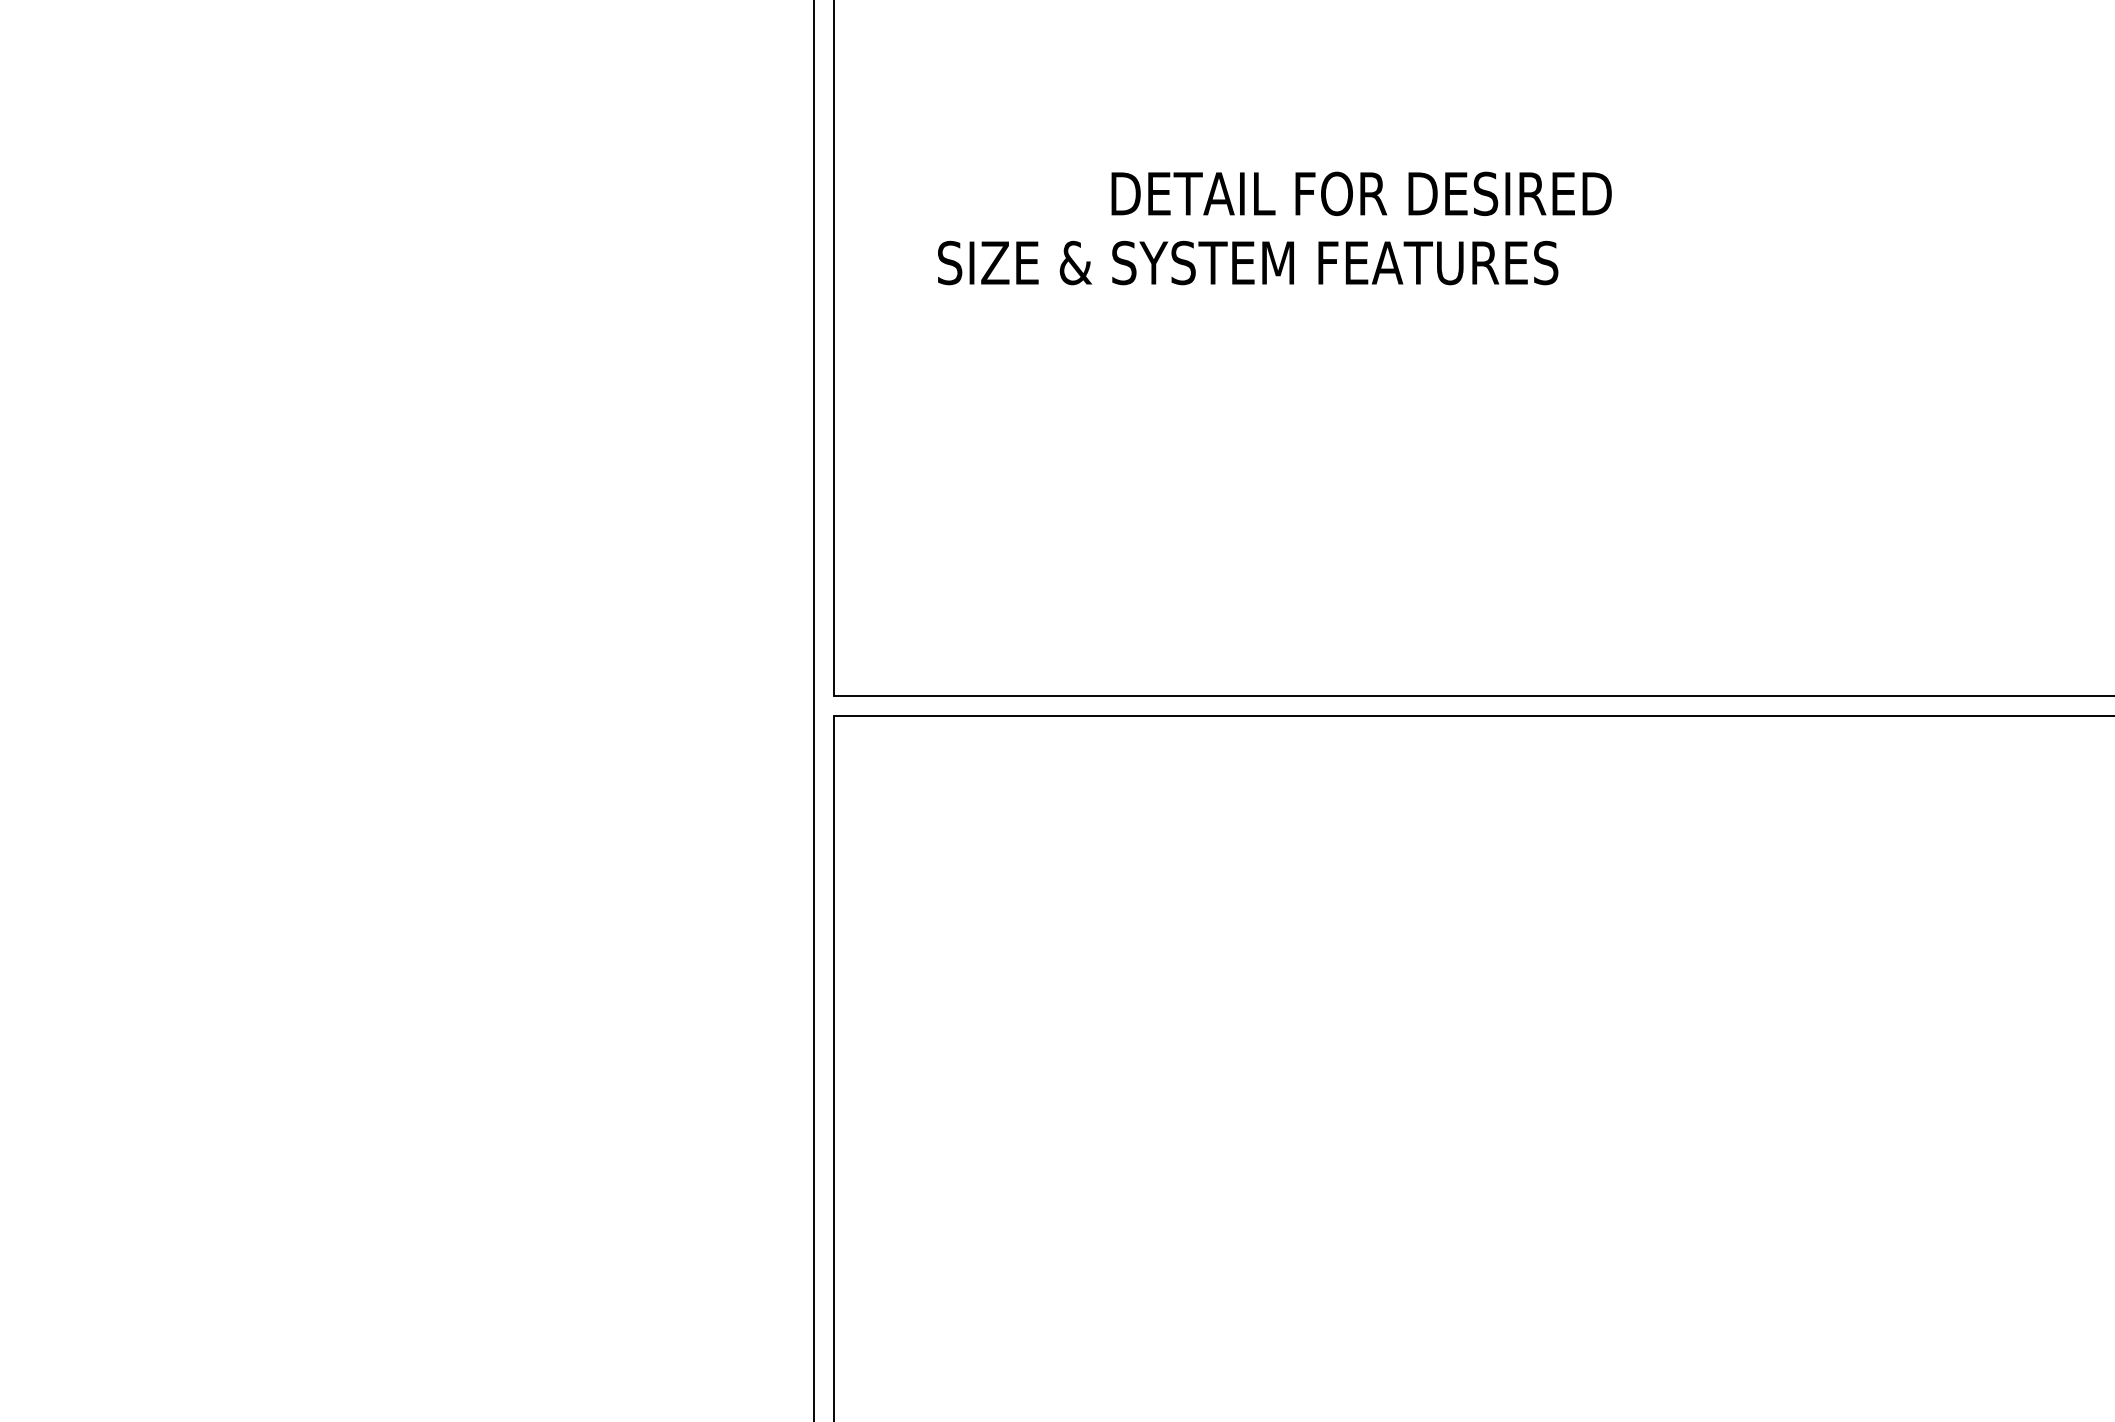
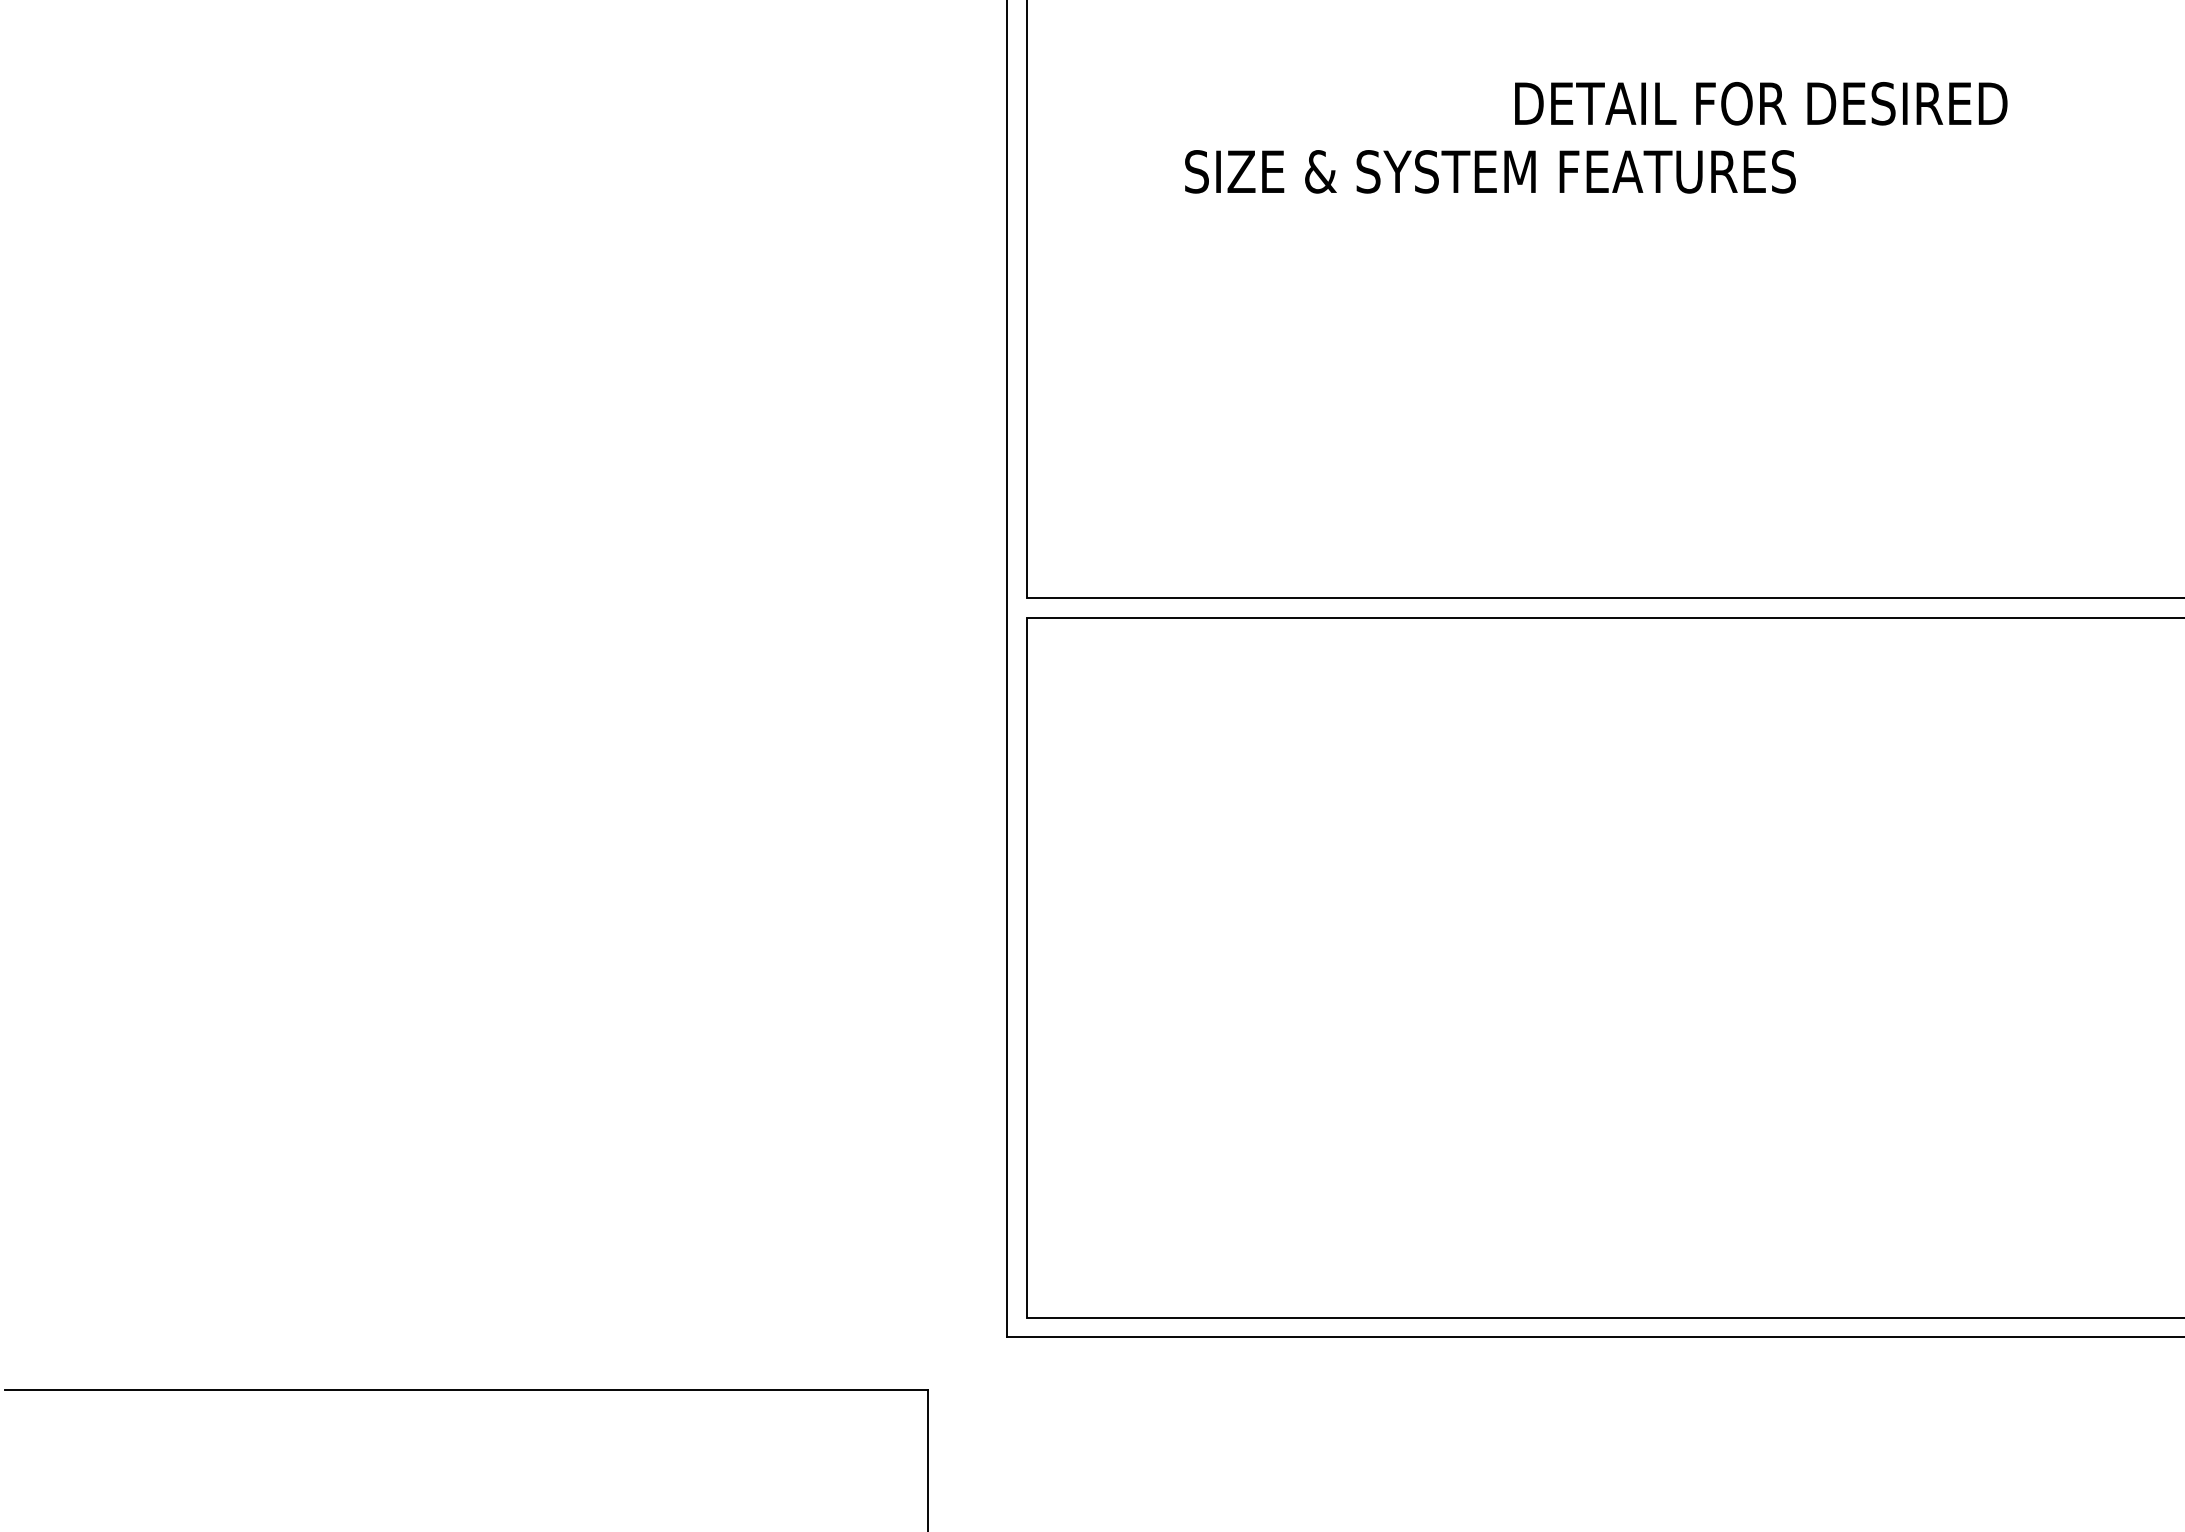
text: (1361, 193) -> (1761, 103), moved
text: (1248, 262) -> (1490, 171), moved

